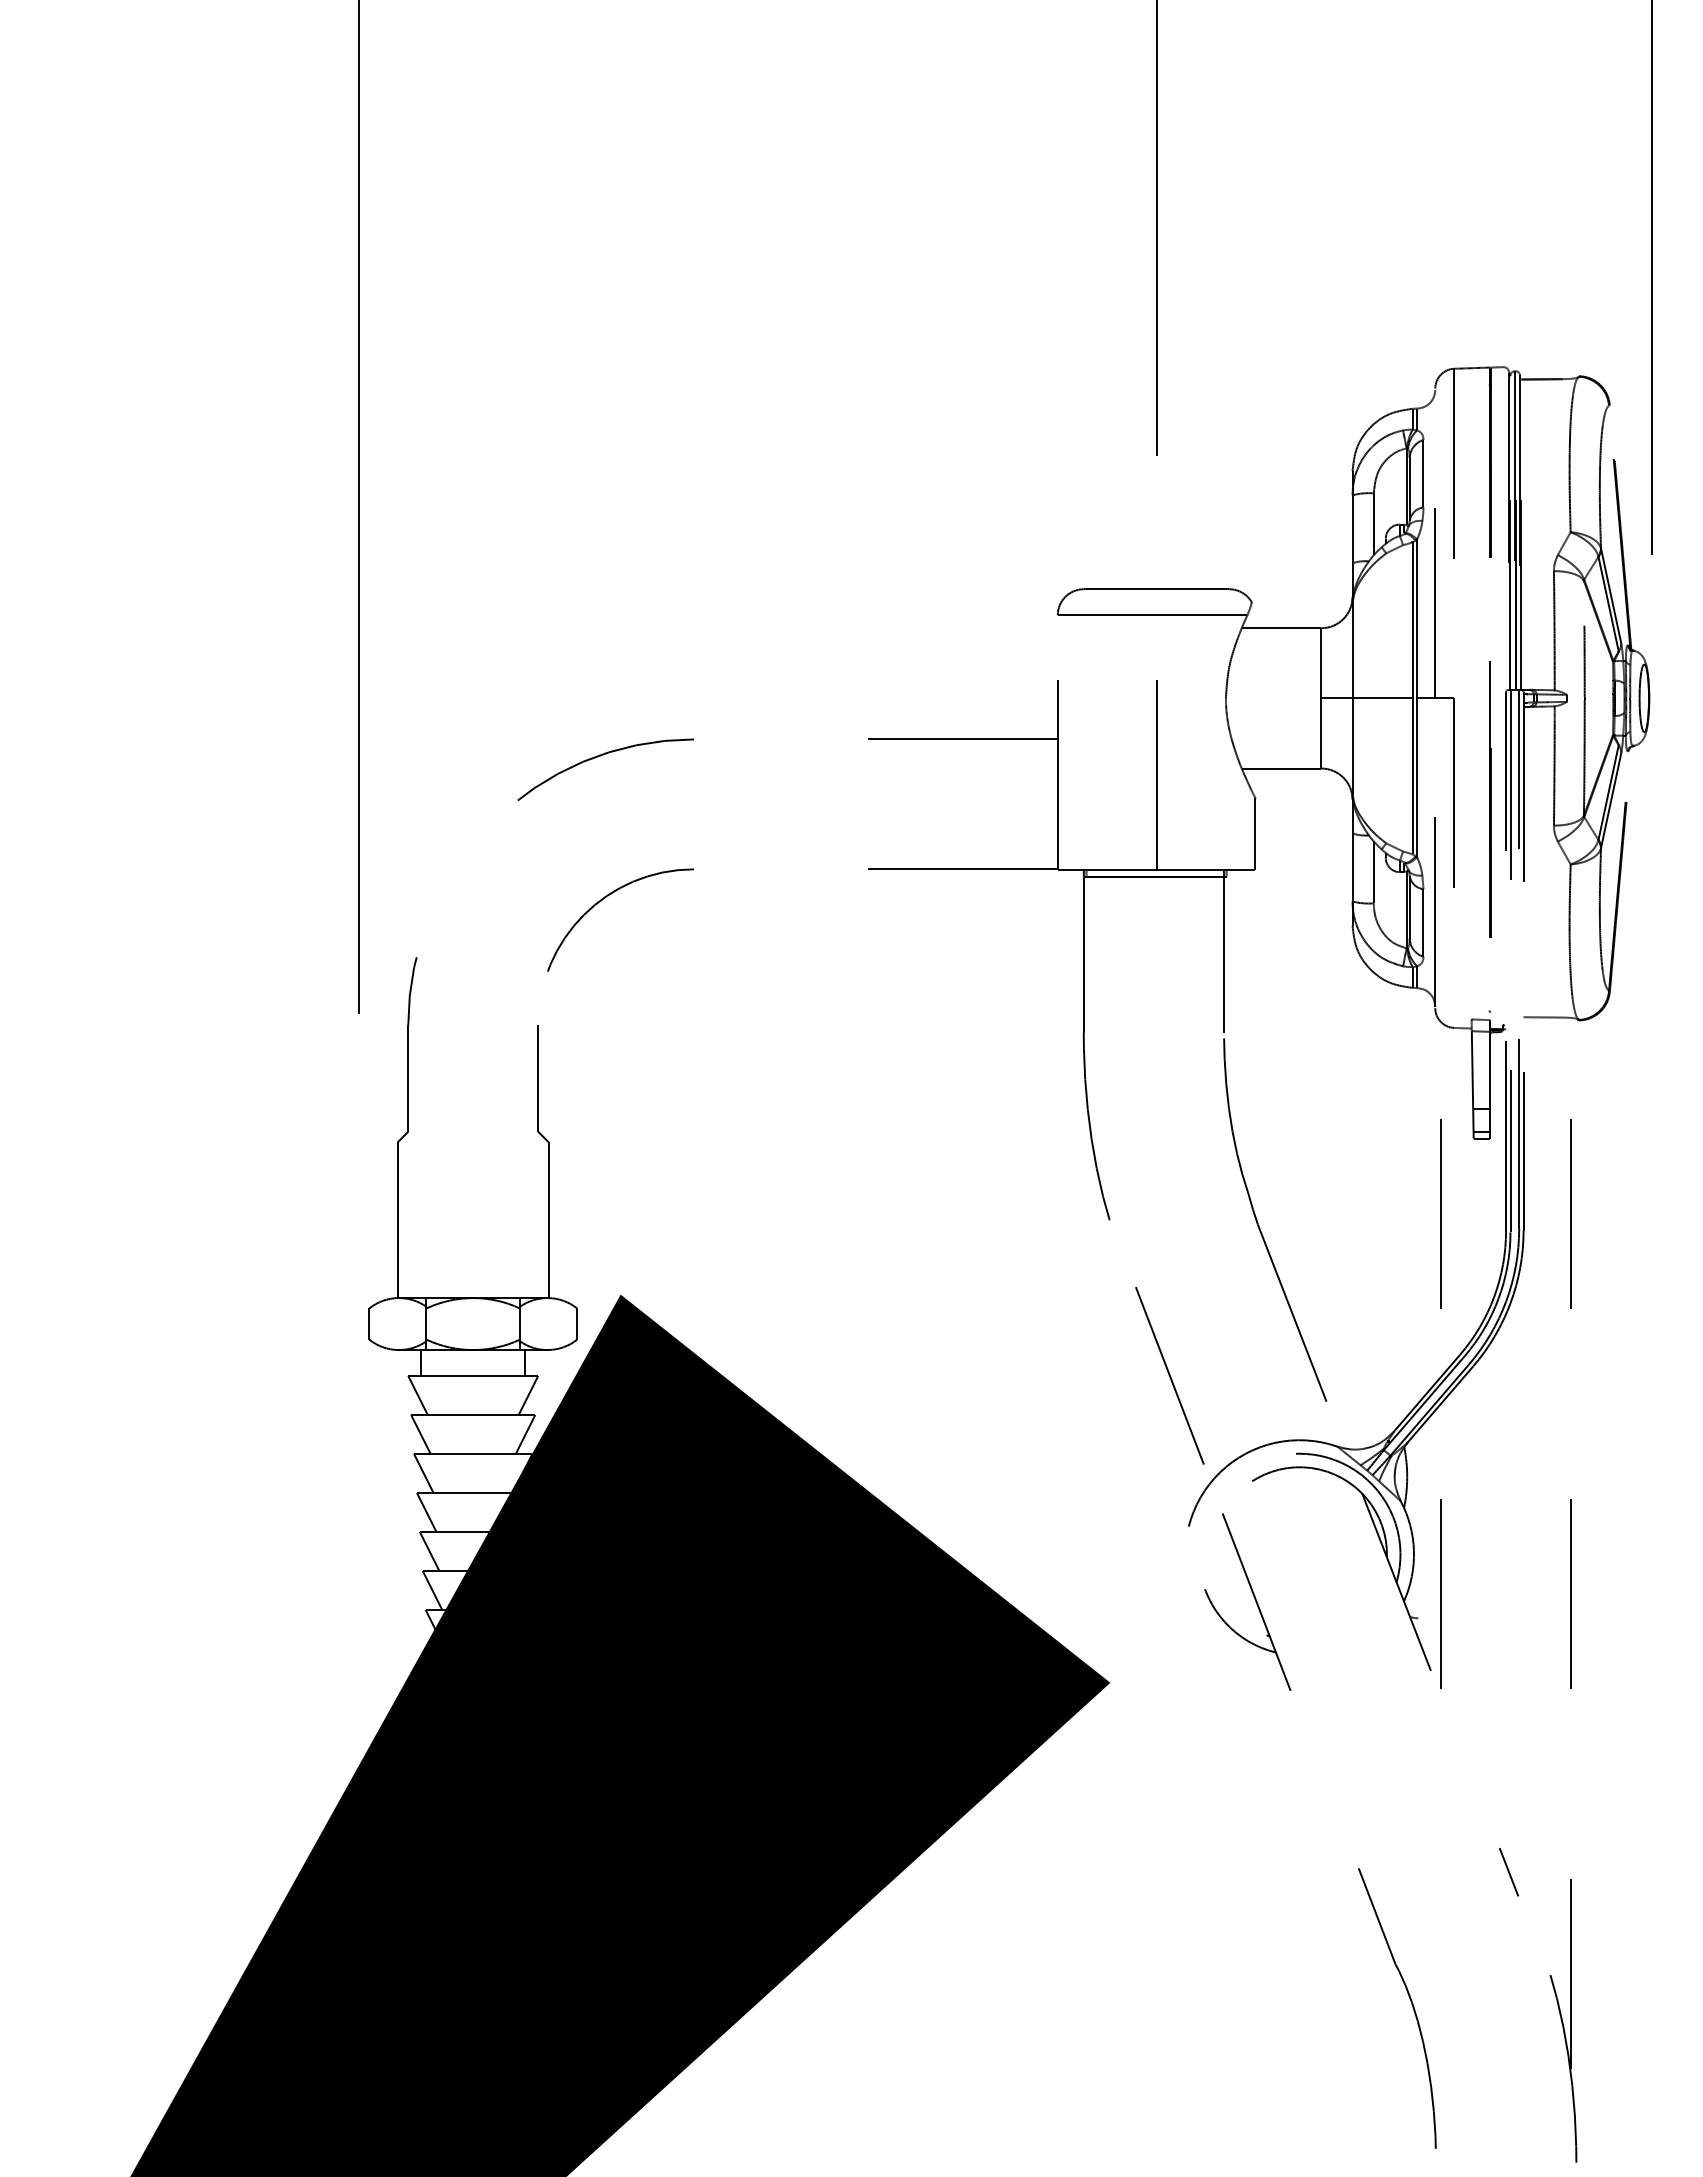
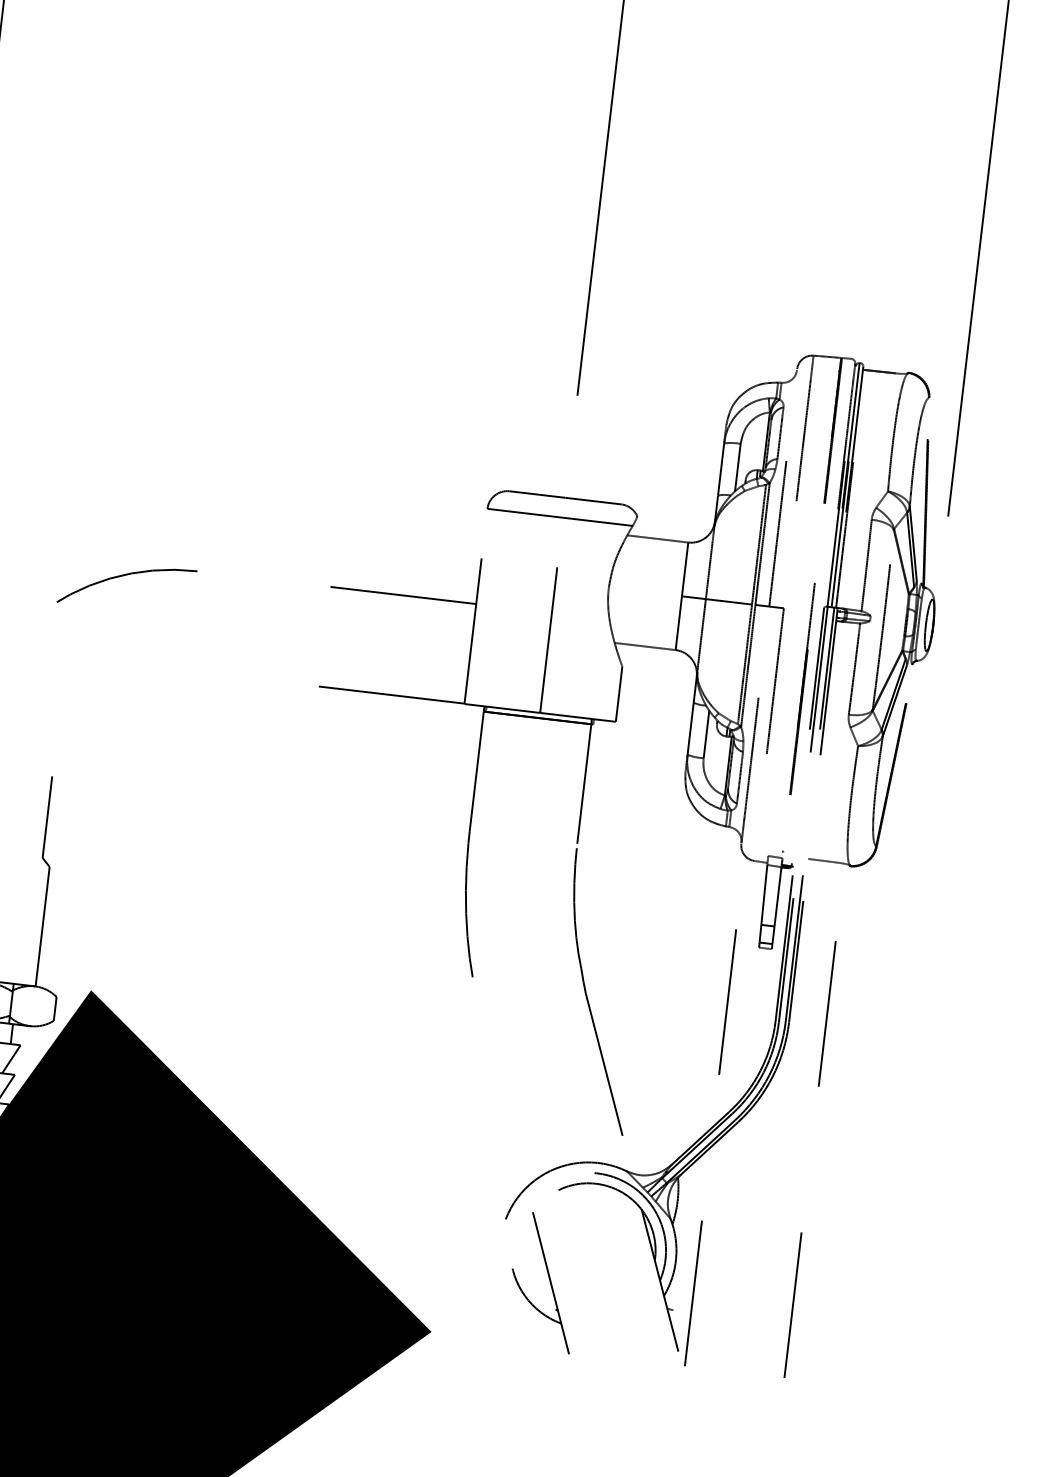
arc: (605, 898) -> (115, 685), removed
line: (1172, 1384) -> (506, 1108), removed

